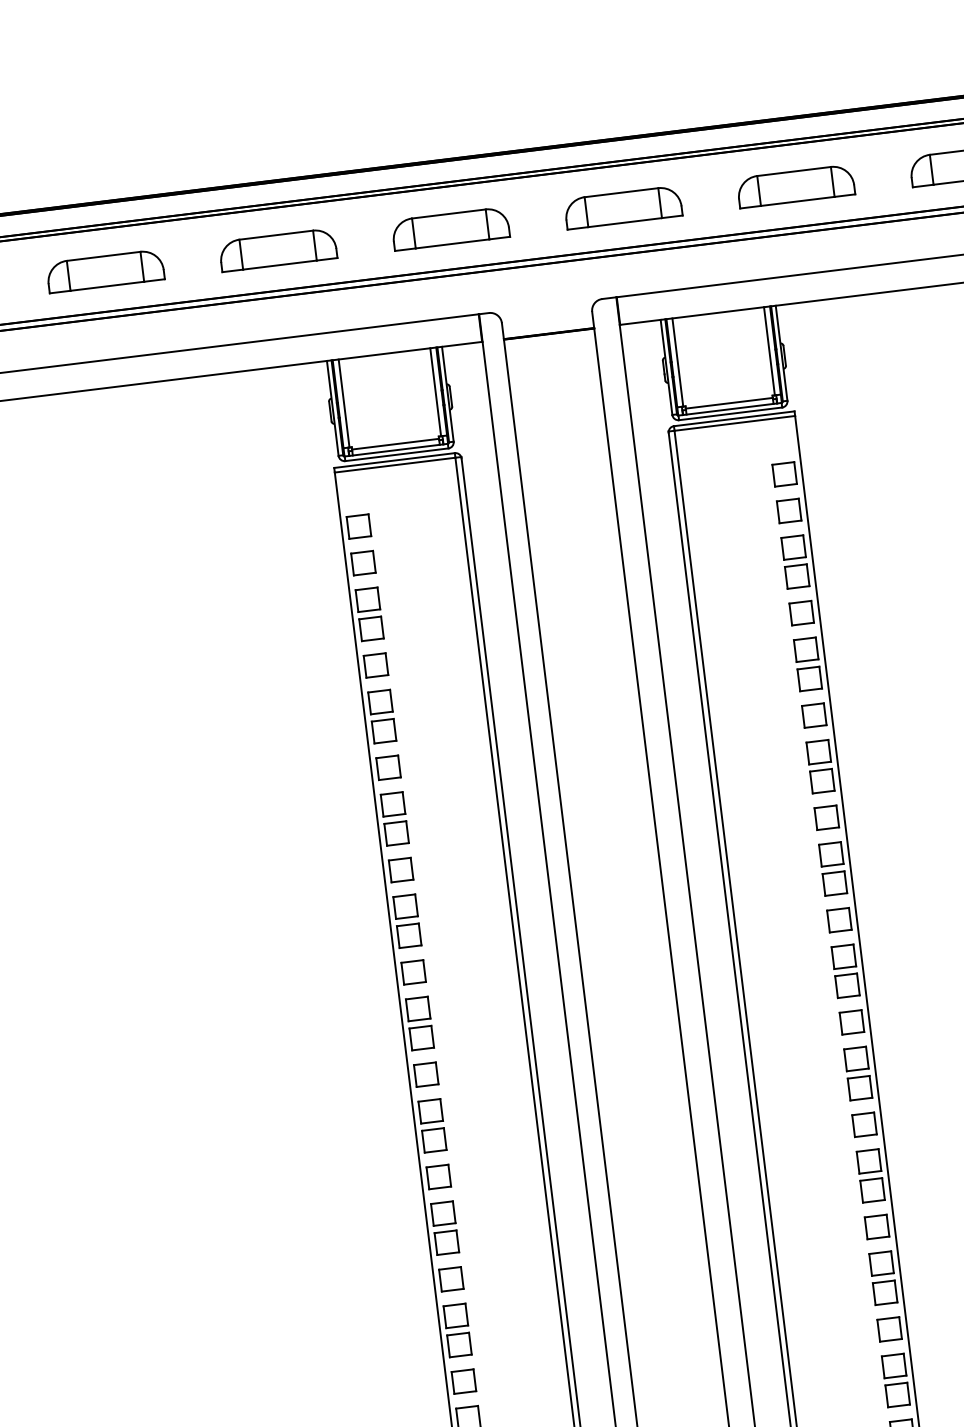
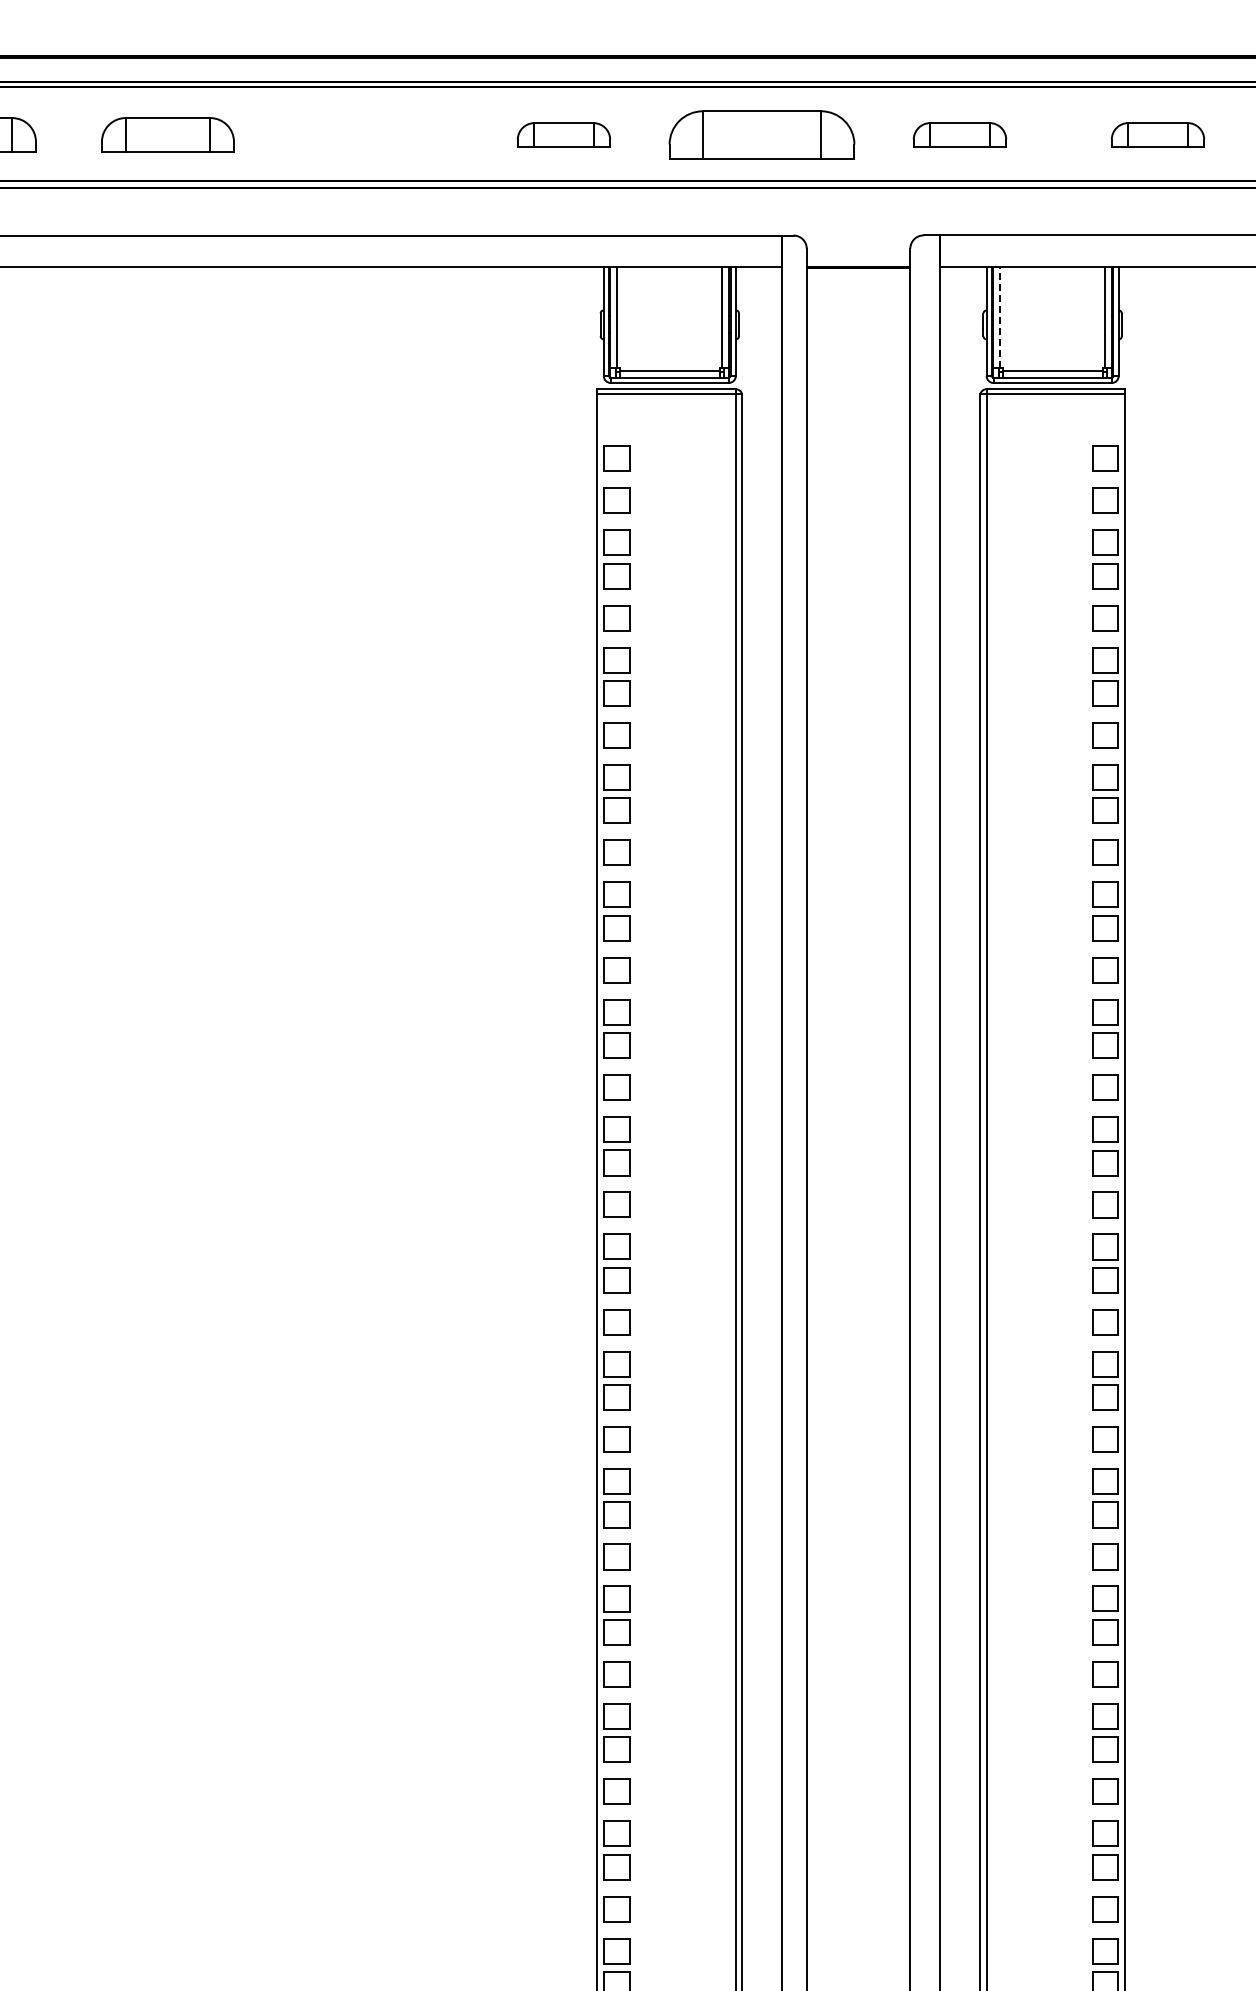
part: (795, 185) -> (1157, 134), size x0.7
part: (622, 207) -> (959, 134), size x0.7
part: (450, 228) -> (761, 134), size x1.4
part: (277, 249) -> (563, 134), size x0.7
part: (105, 270) -> (365, 134), removed
line: (678, 362) -> (1000, 317), solid -> dashed

